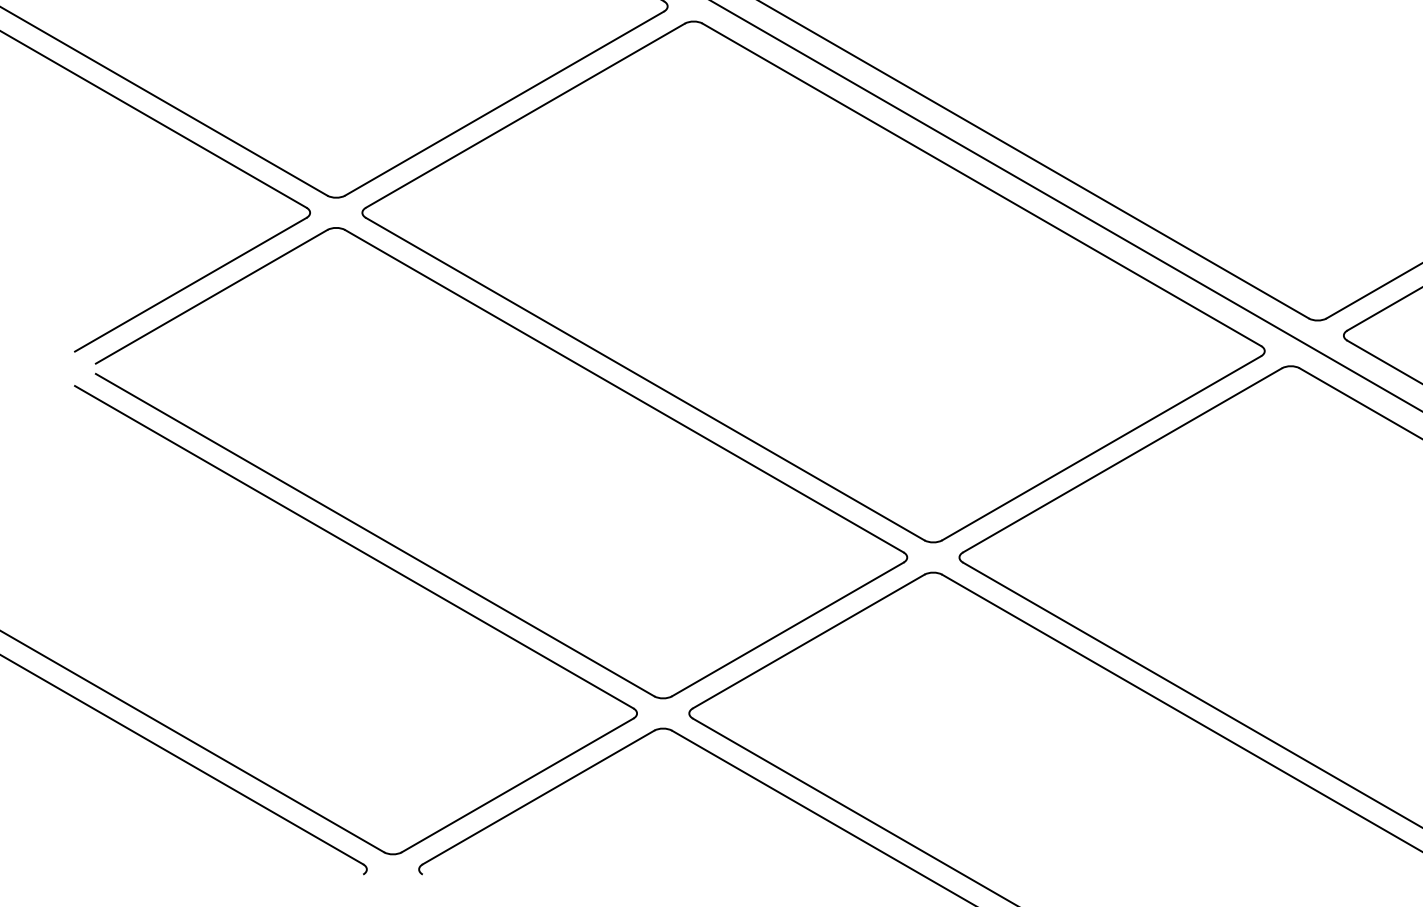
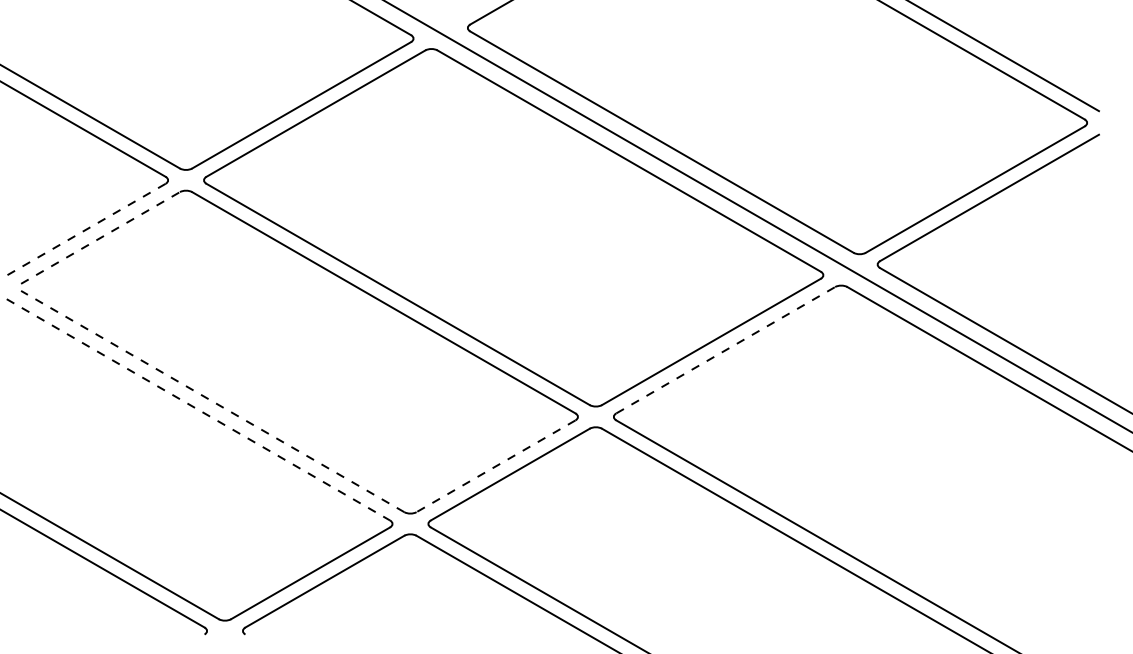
line: (191, 284) -> (86, 229), solid -> dashed
line: (211, 296) -> (100, 237), solid -> dashed
line: (1123, 459) -> (726, 349), solid -> dashed
line: (374, 535) -> (212, 401), solid -> dashed
line: (354, 548) -> (198, 410), solid -> dashed
line: (788, 629) -> (496, 466), solid -> dashed

